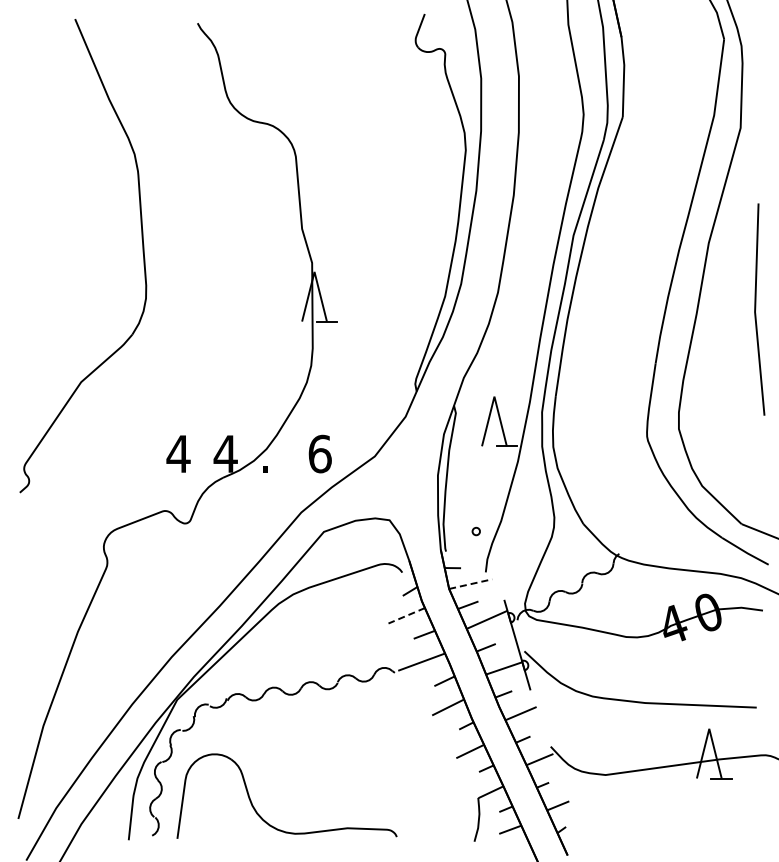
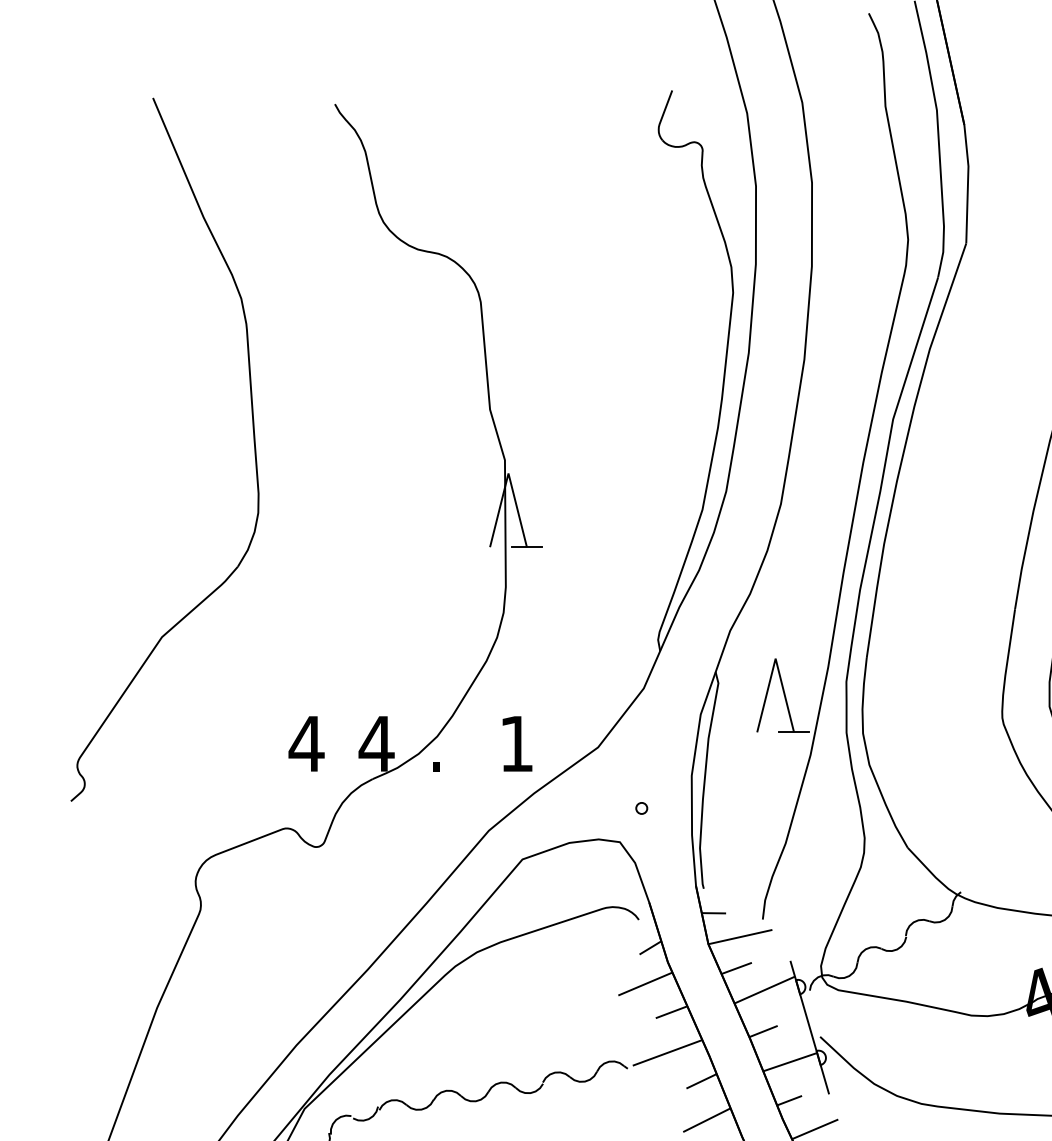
text: (319, 453) -> (515, 743), 6 -> 1
circle: (475, 531) -> (640, 808), moved
line: (471, 584) -> (741, 937), dashed -> solid
line: (406, 615) -> (645, 983), dashed -> solid

